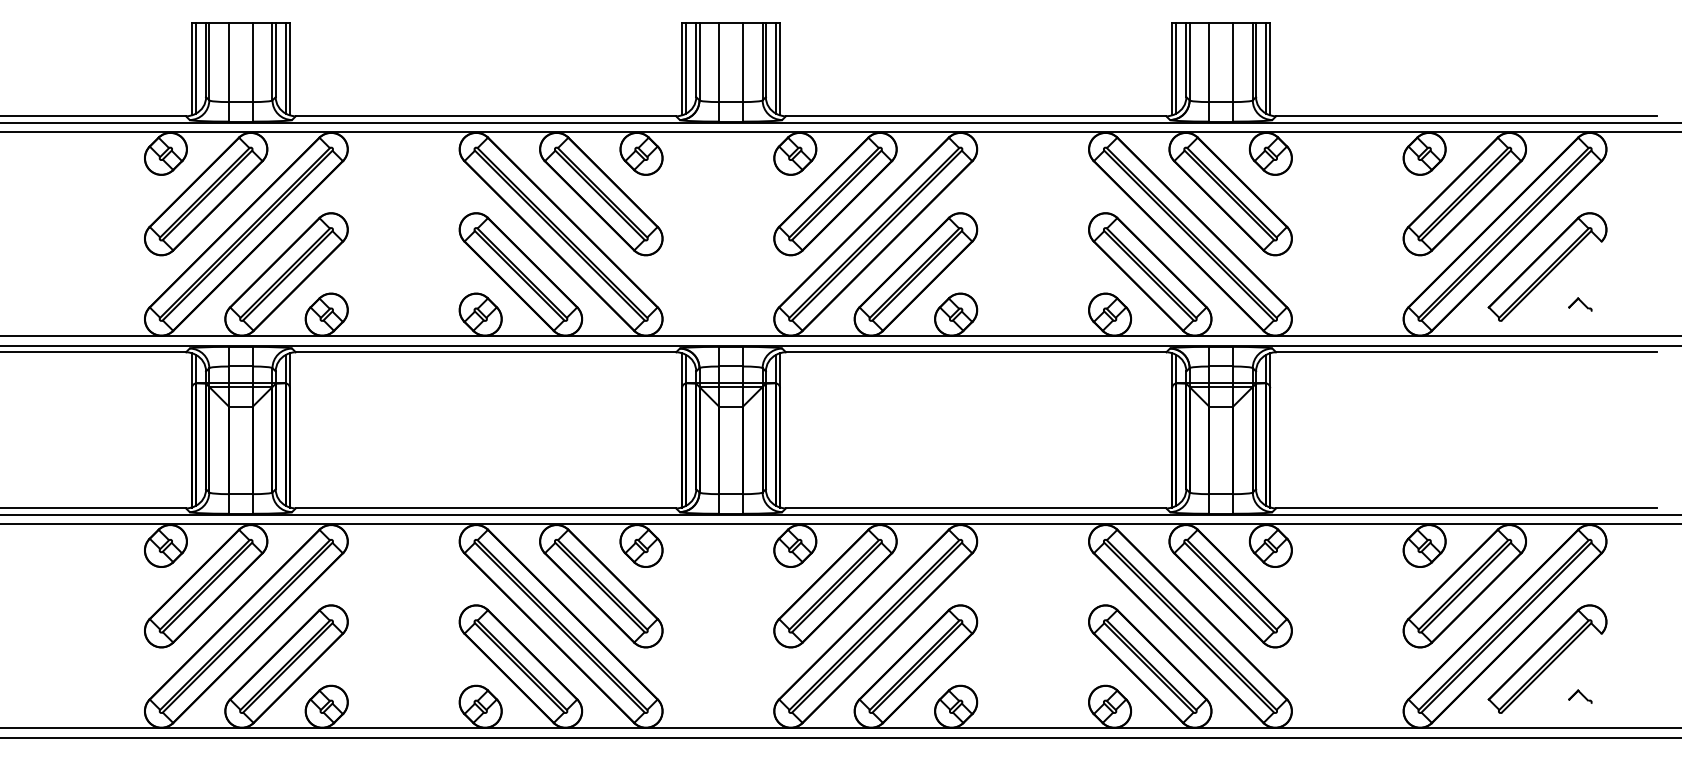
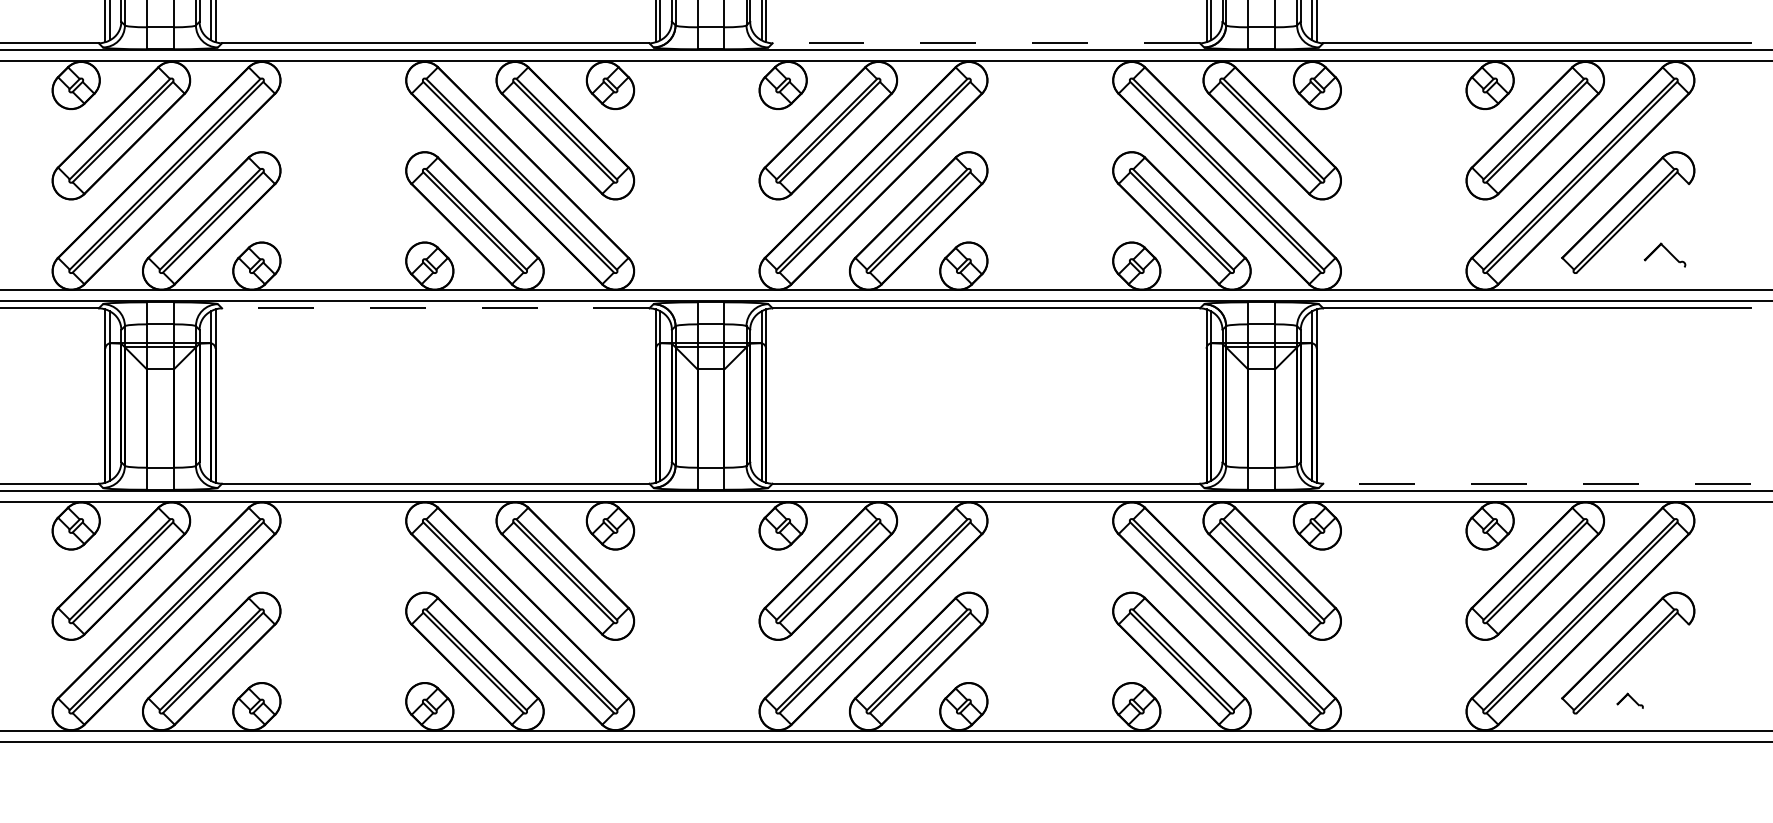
line: (975, 116) -> (985, 43), solid -> dashed
part: (1580, 304) -> (1665, 254), size x1.6
line: (485, 352) -> (435, 308), solid -> dashed
line: (1465, 508) -> (1536, 483), solid -> dashed
part: (1580, 696) -> (1630, 700), moved

